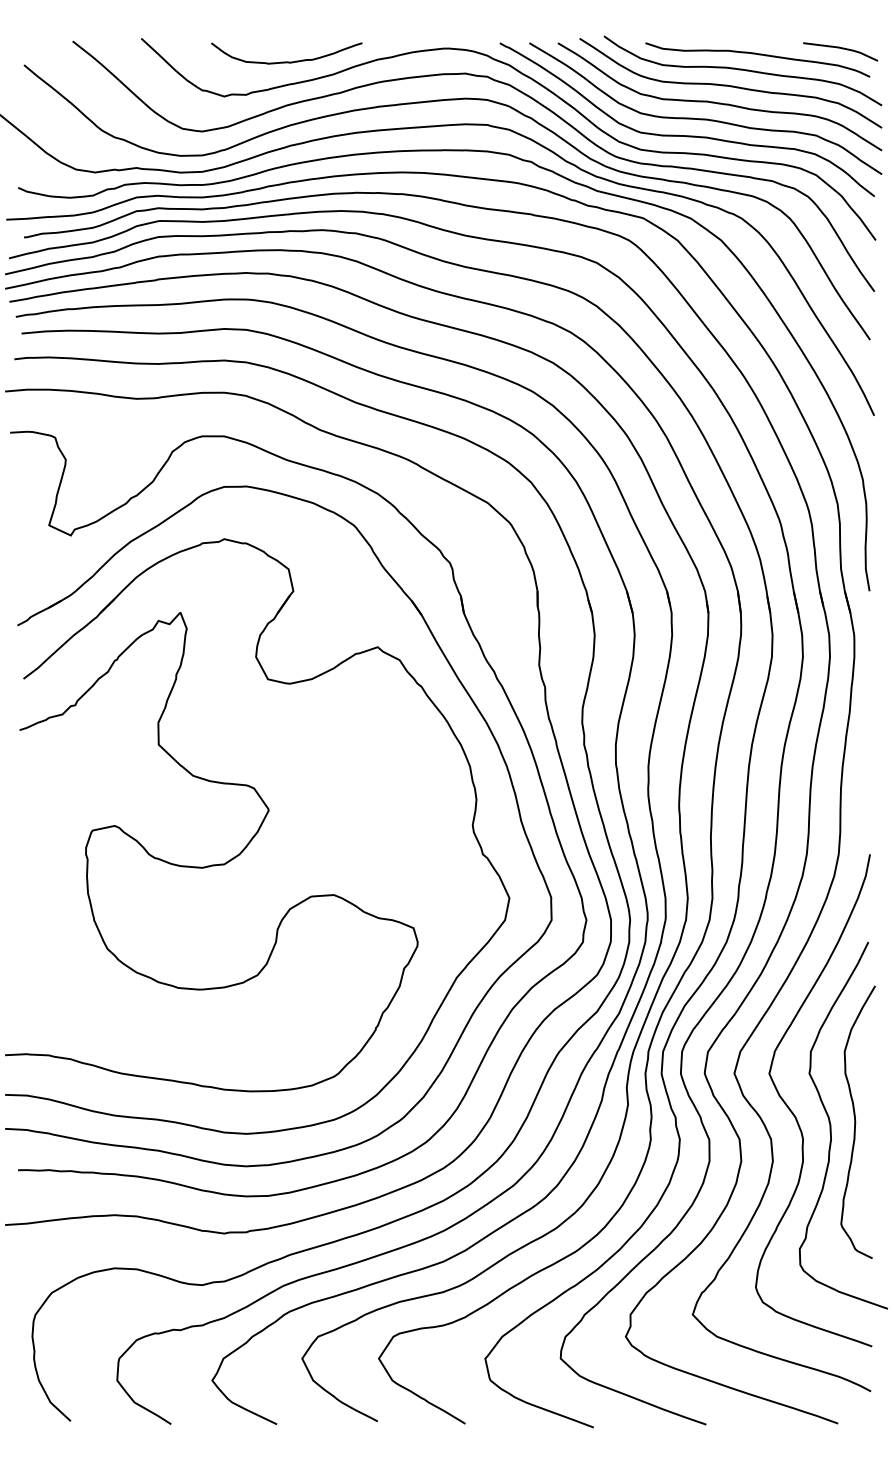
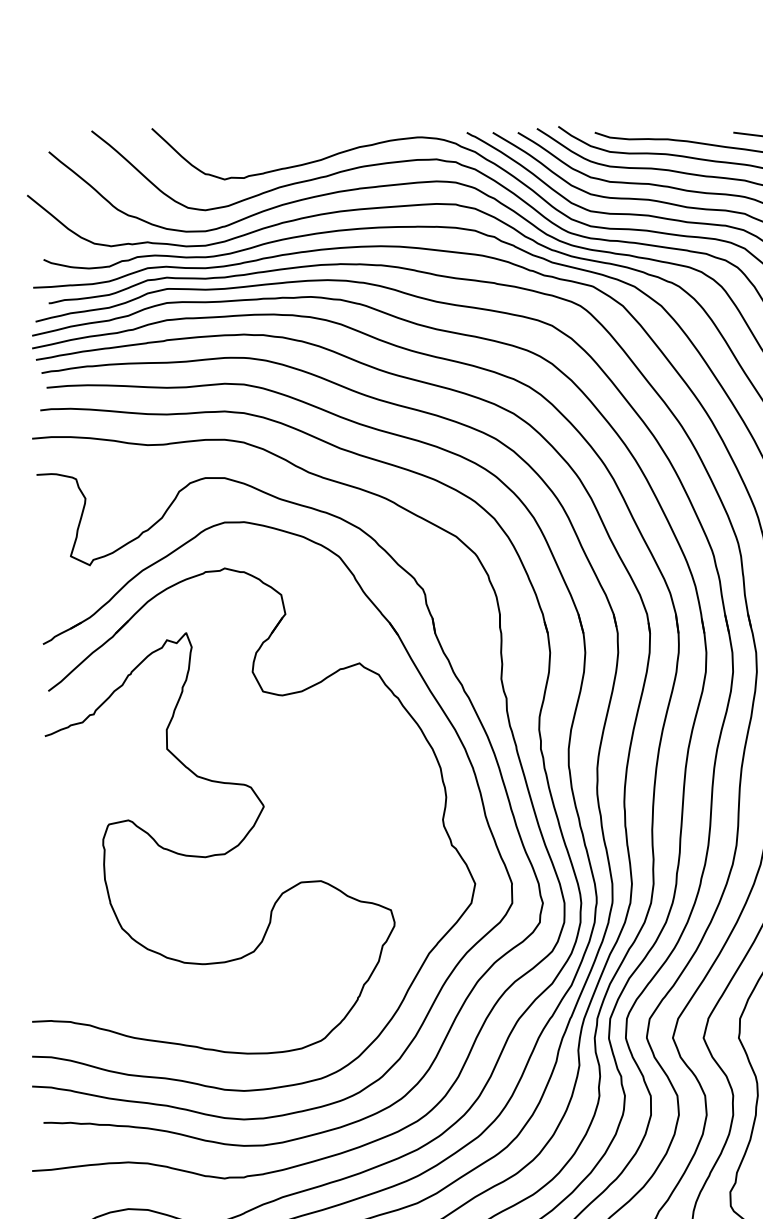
curve: (286, 61) -> (279, 148), removed

